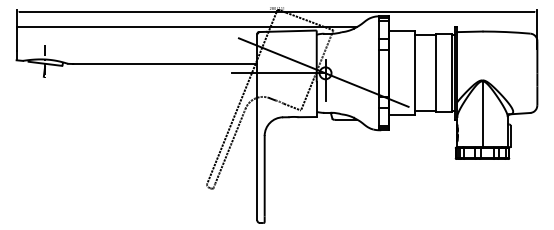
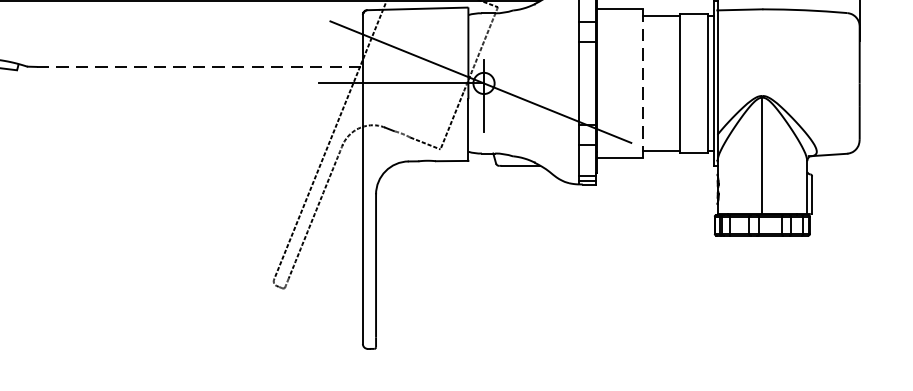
line: (165, 64) -> (200, 67), solid -> dashed
line: (415, 73) -> (643, 83), solid -> dashed

